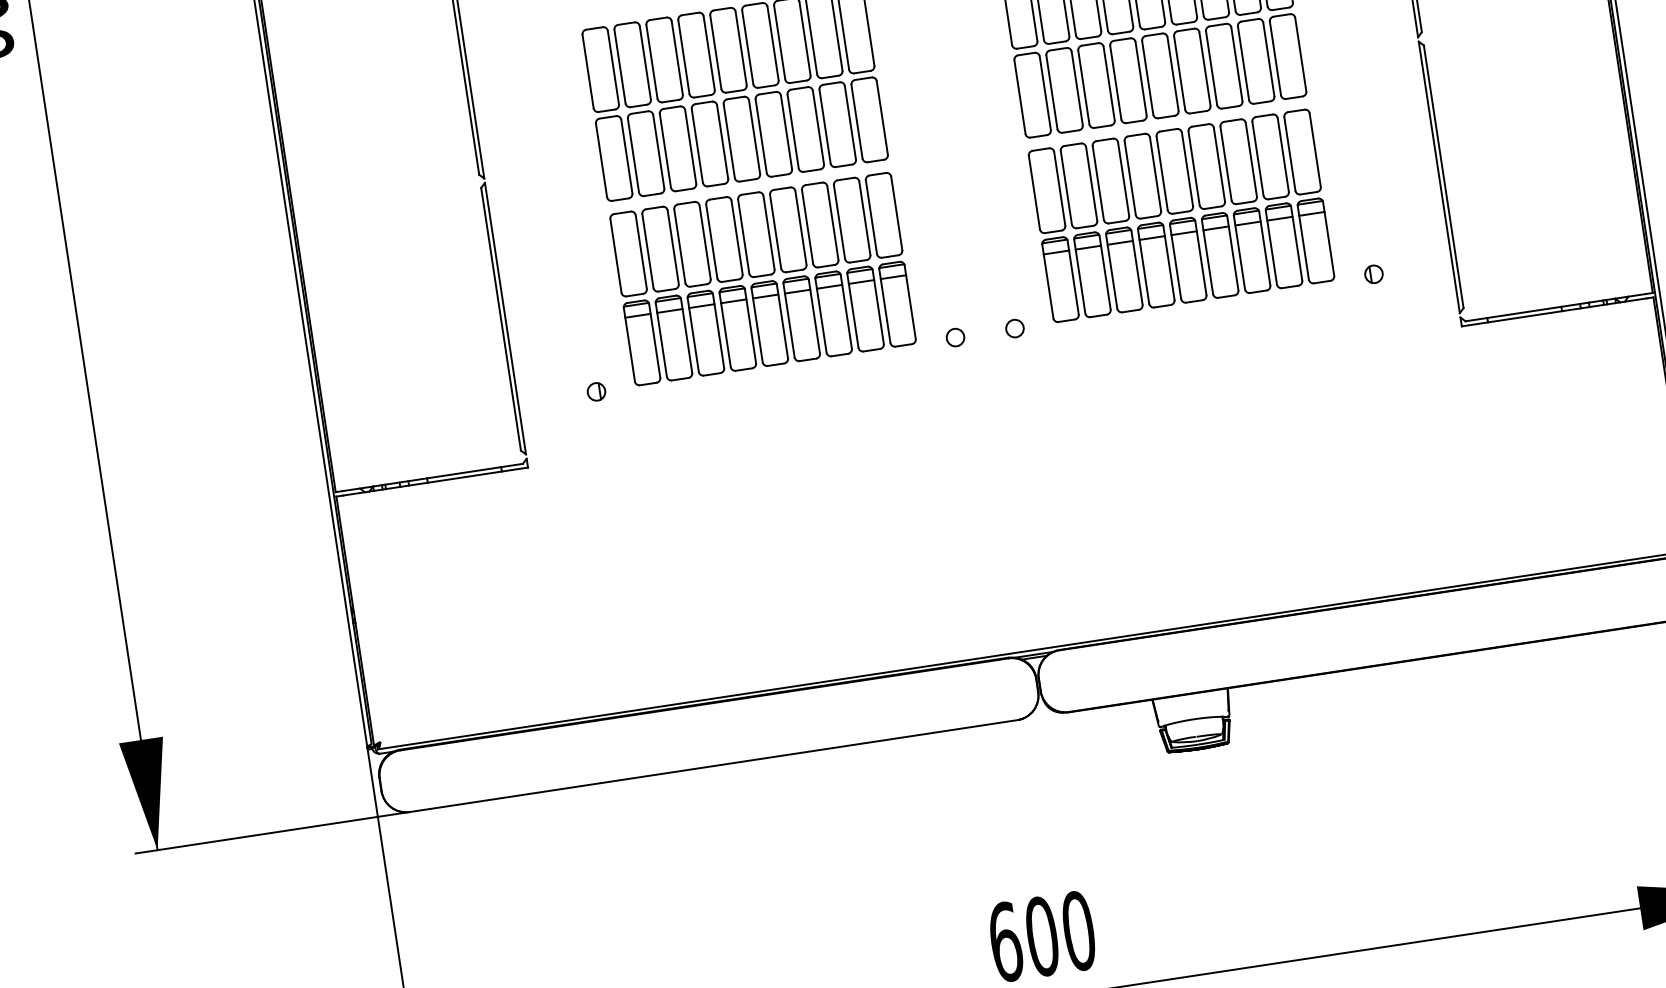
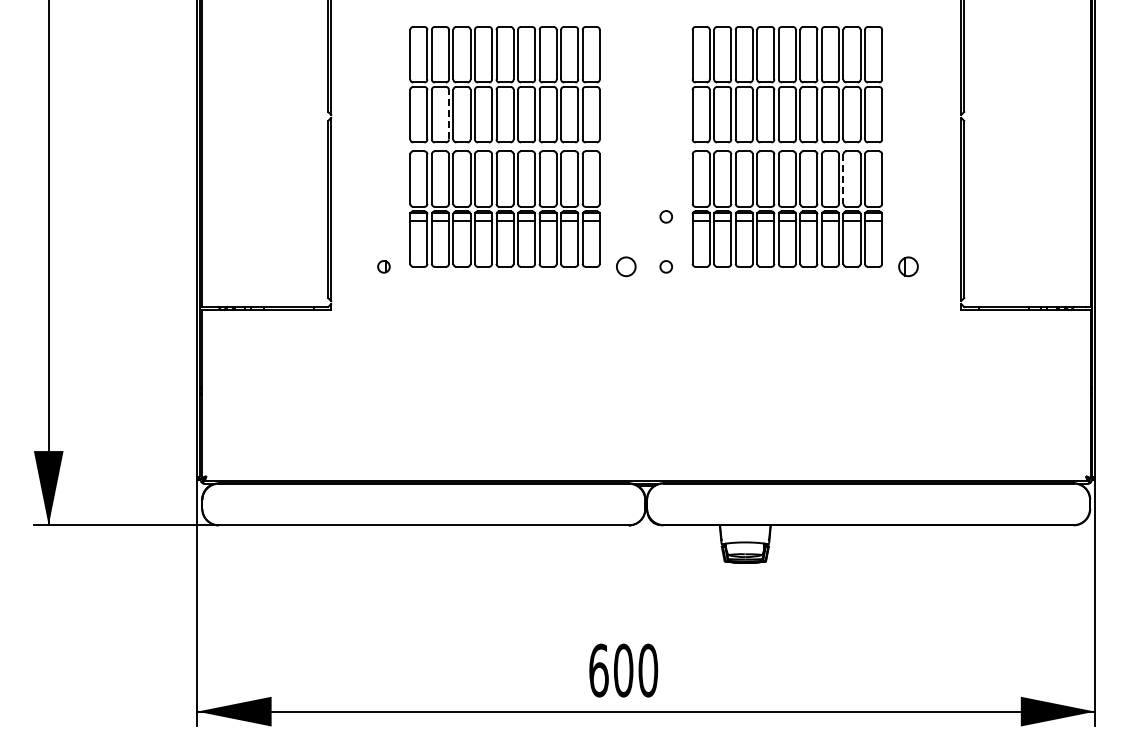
line: (658, 151) -> (448, 114), solid -> dashed
line: (1258, 159) -> (843, 179), solid -> dashed
circle: (1002, 254) -> (665, 216), added
part: (1373, 273) -> (908, 266), size x1.6
circle: (954, 337) -> (625, 266), size x1.6

